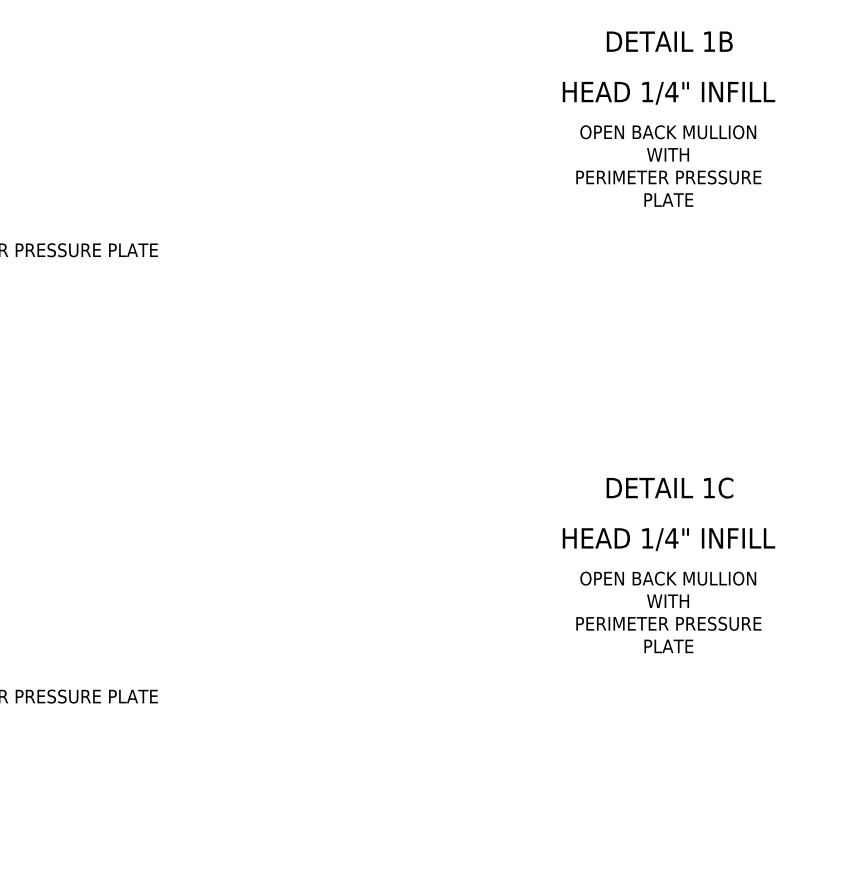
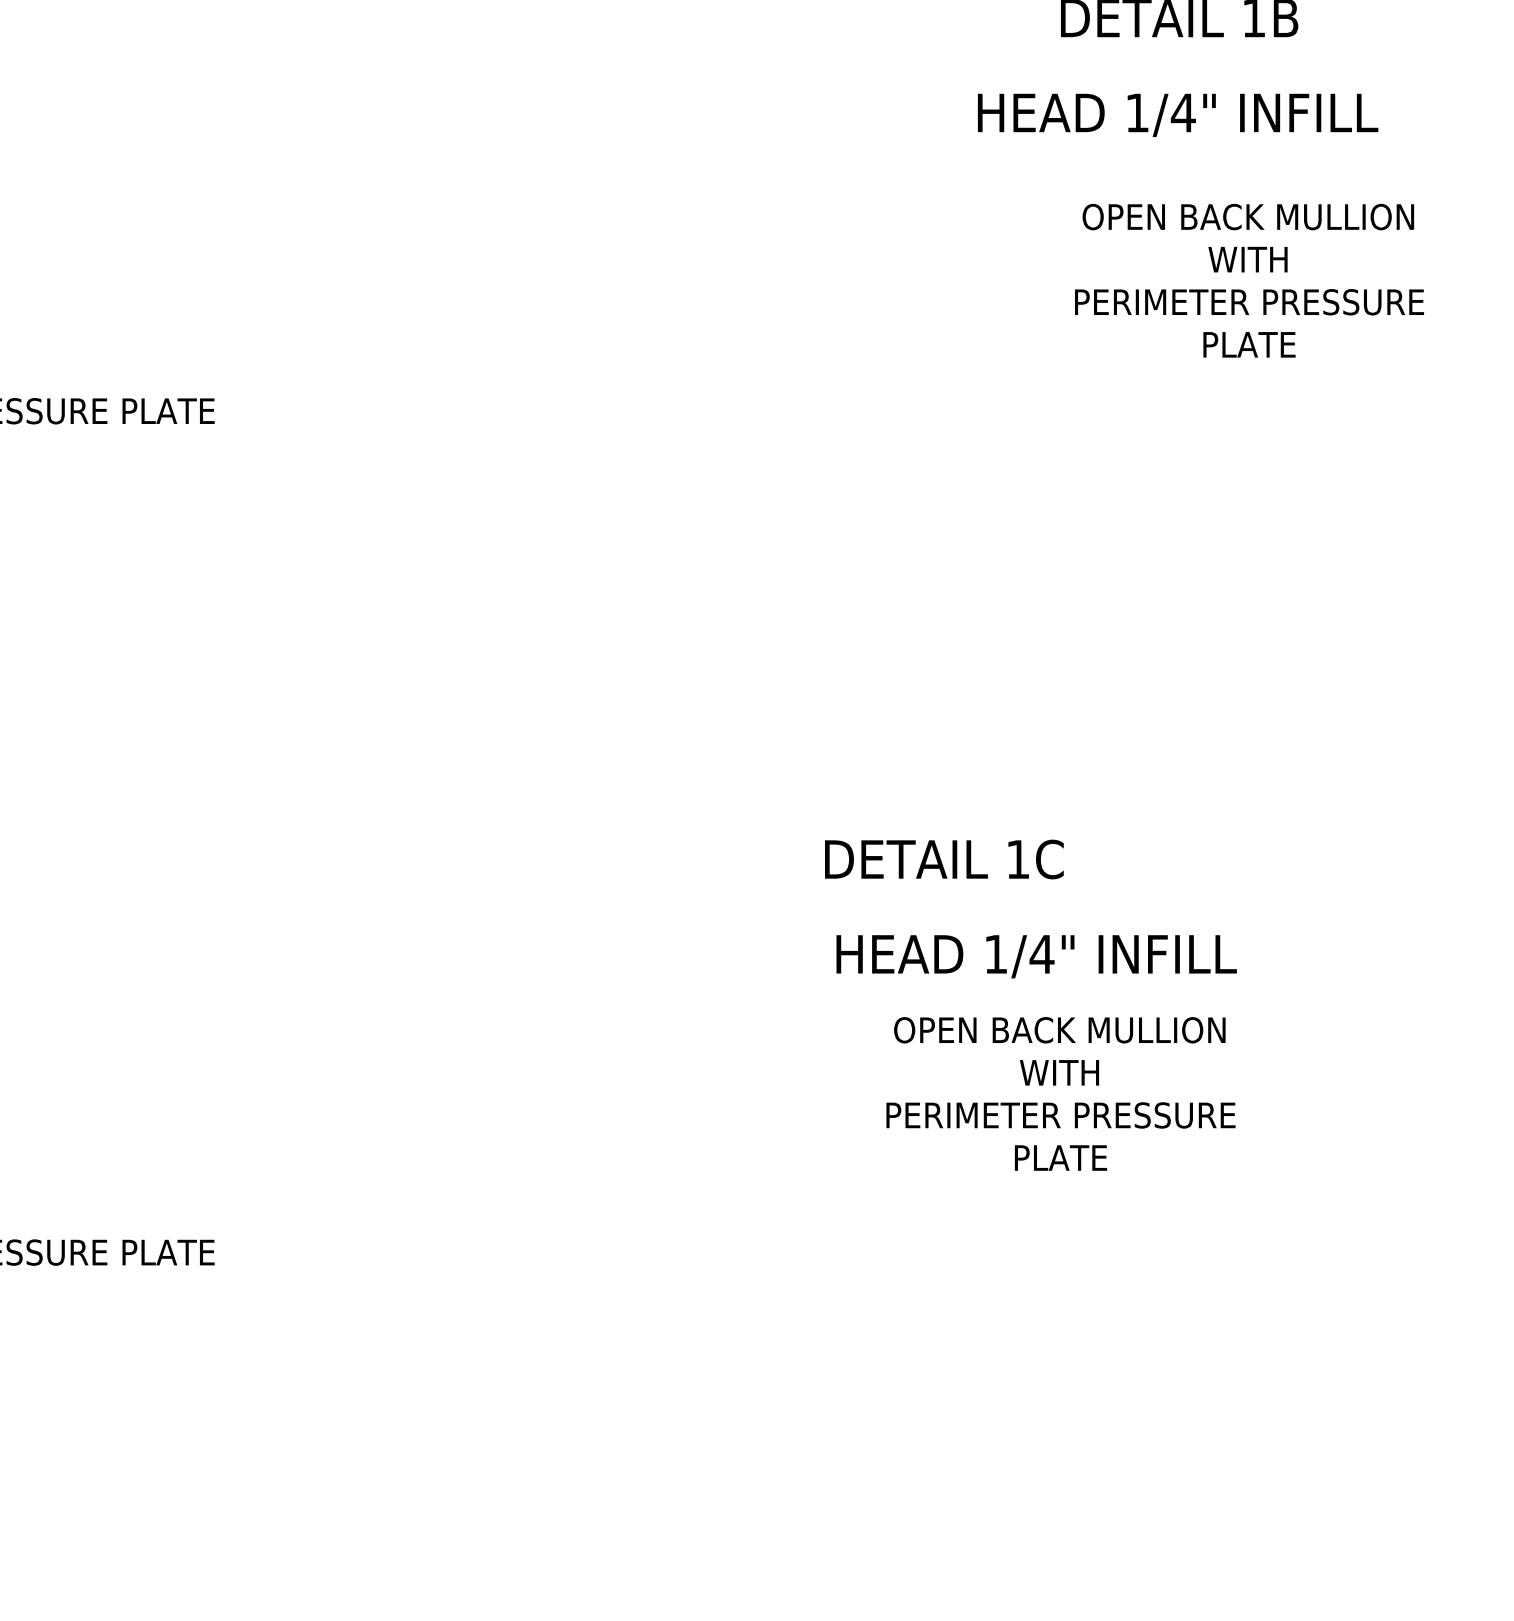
text: (668, 165) -> (1248, 279), moved
text: (669, 487) -> (943, 858), moved
text: (668, 539) -> (1035, 956), moved
text: (668, 612) -> (1060, 1094), moved

